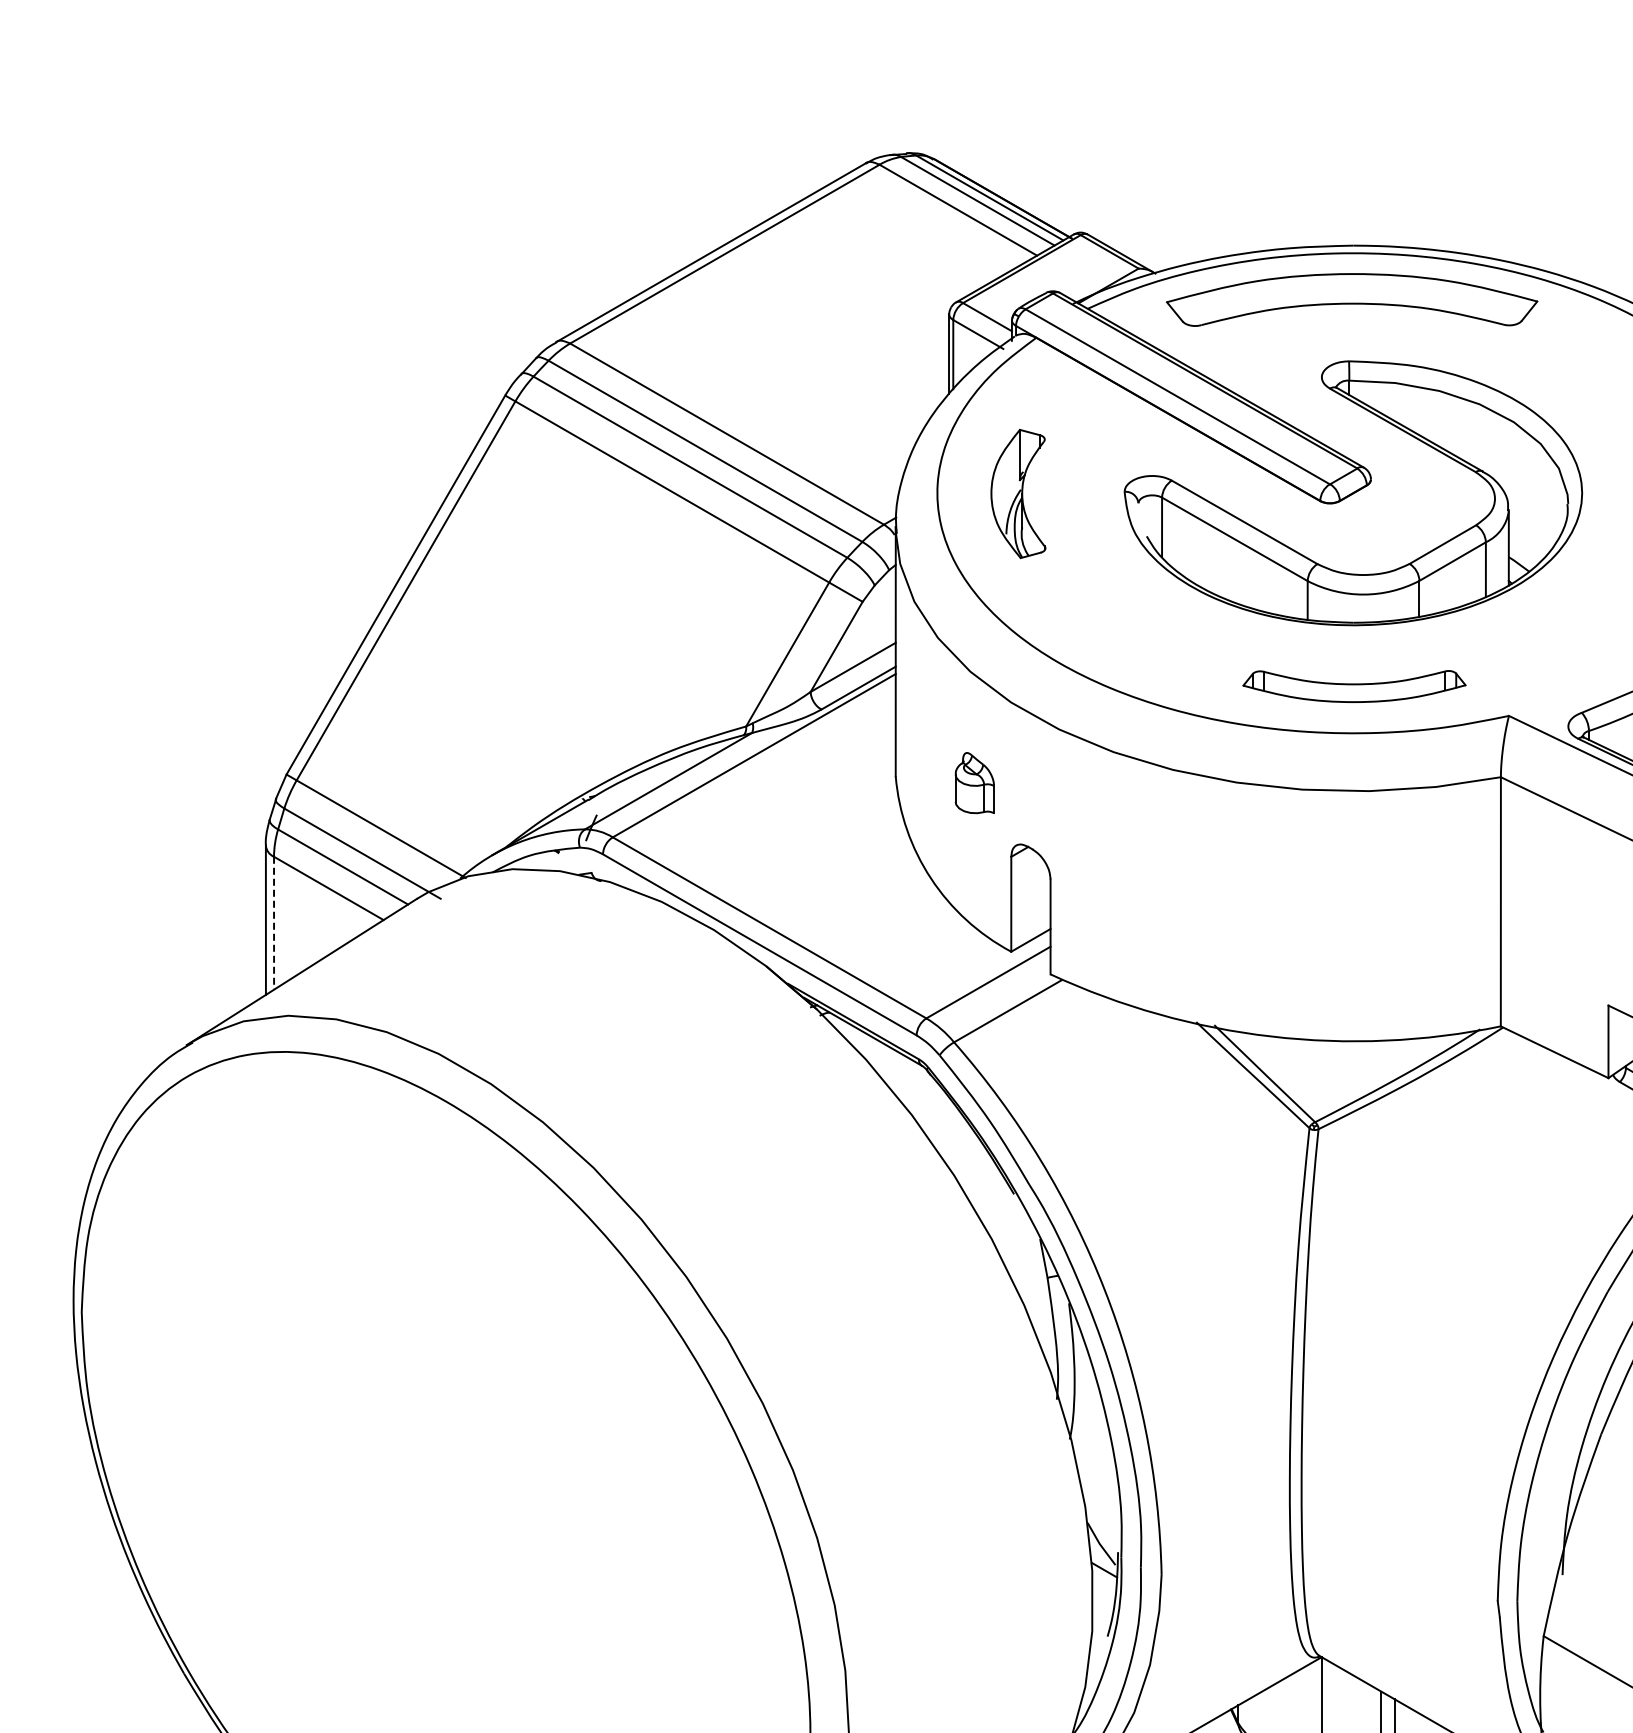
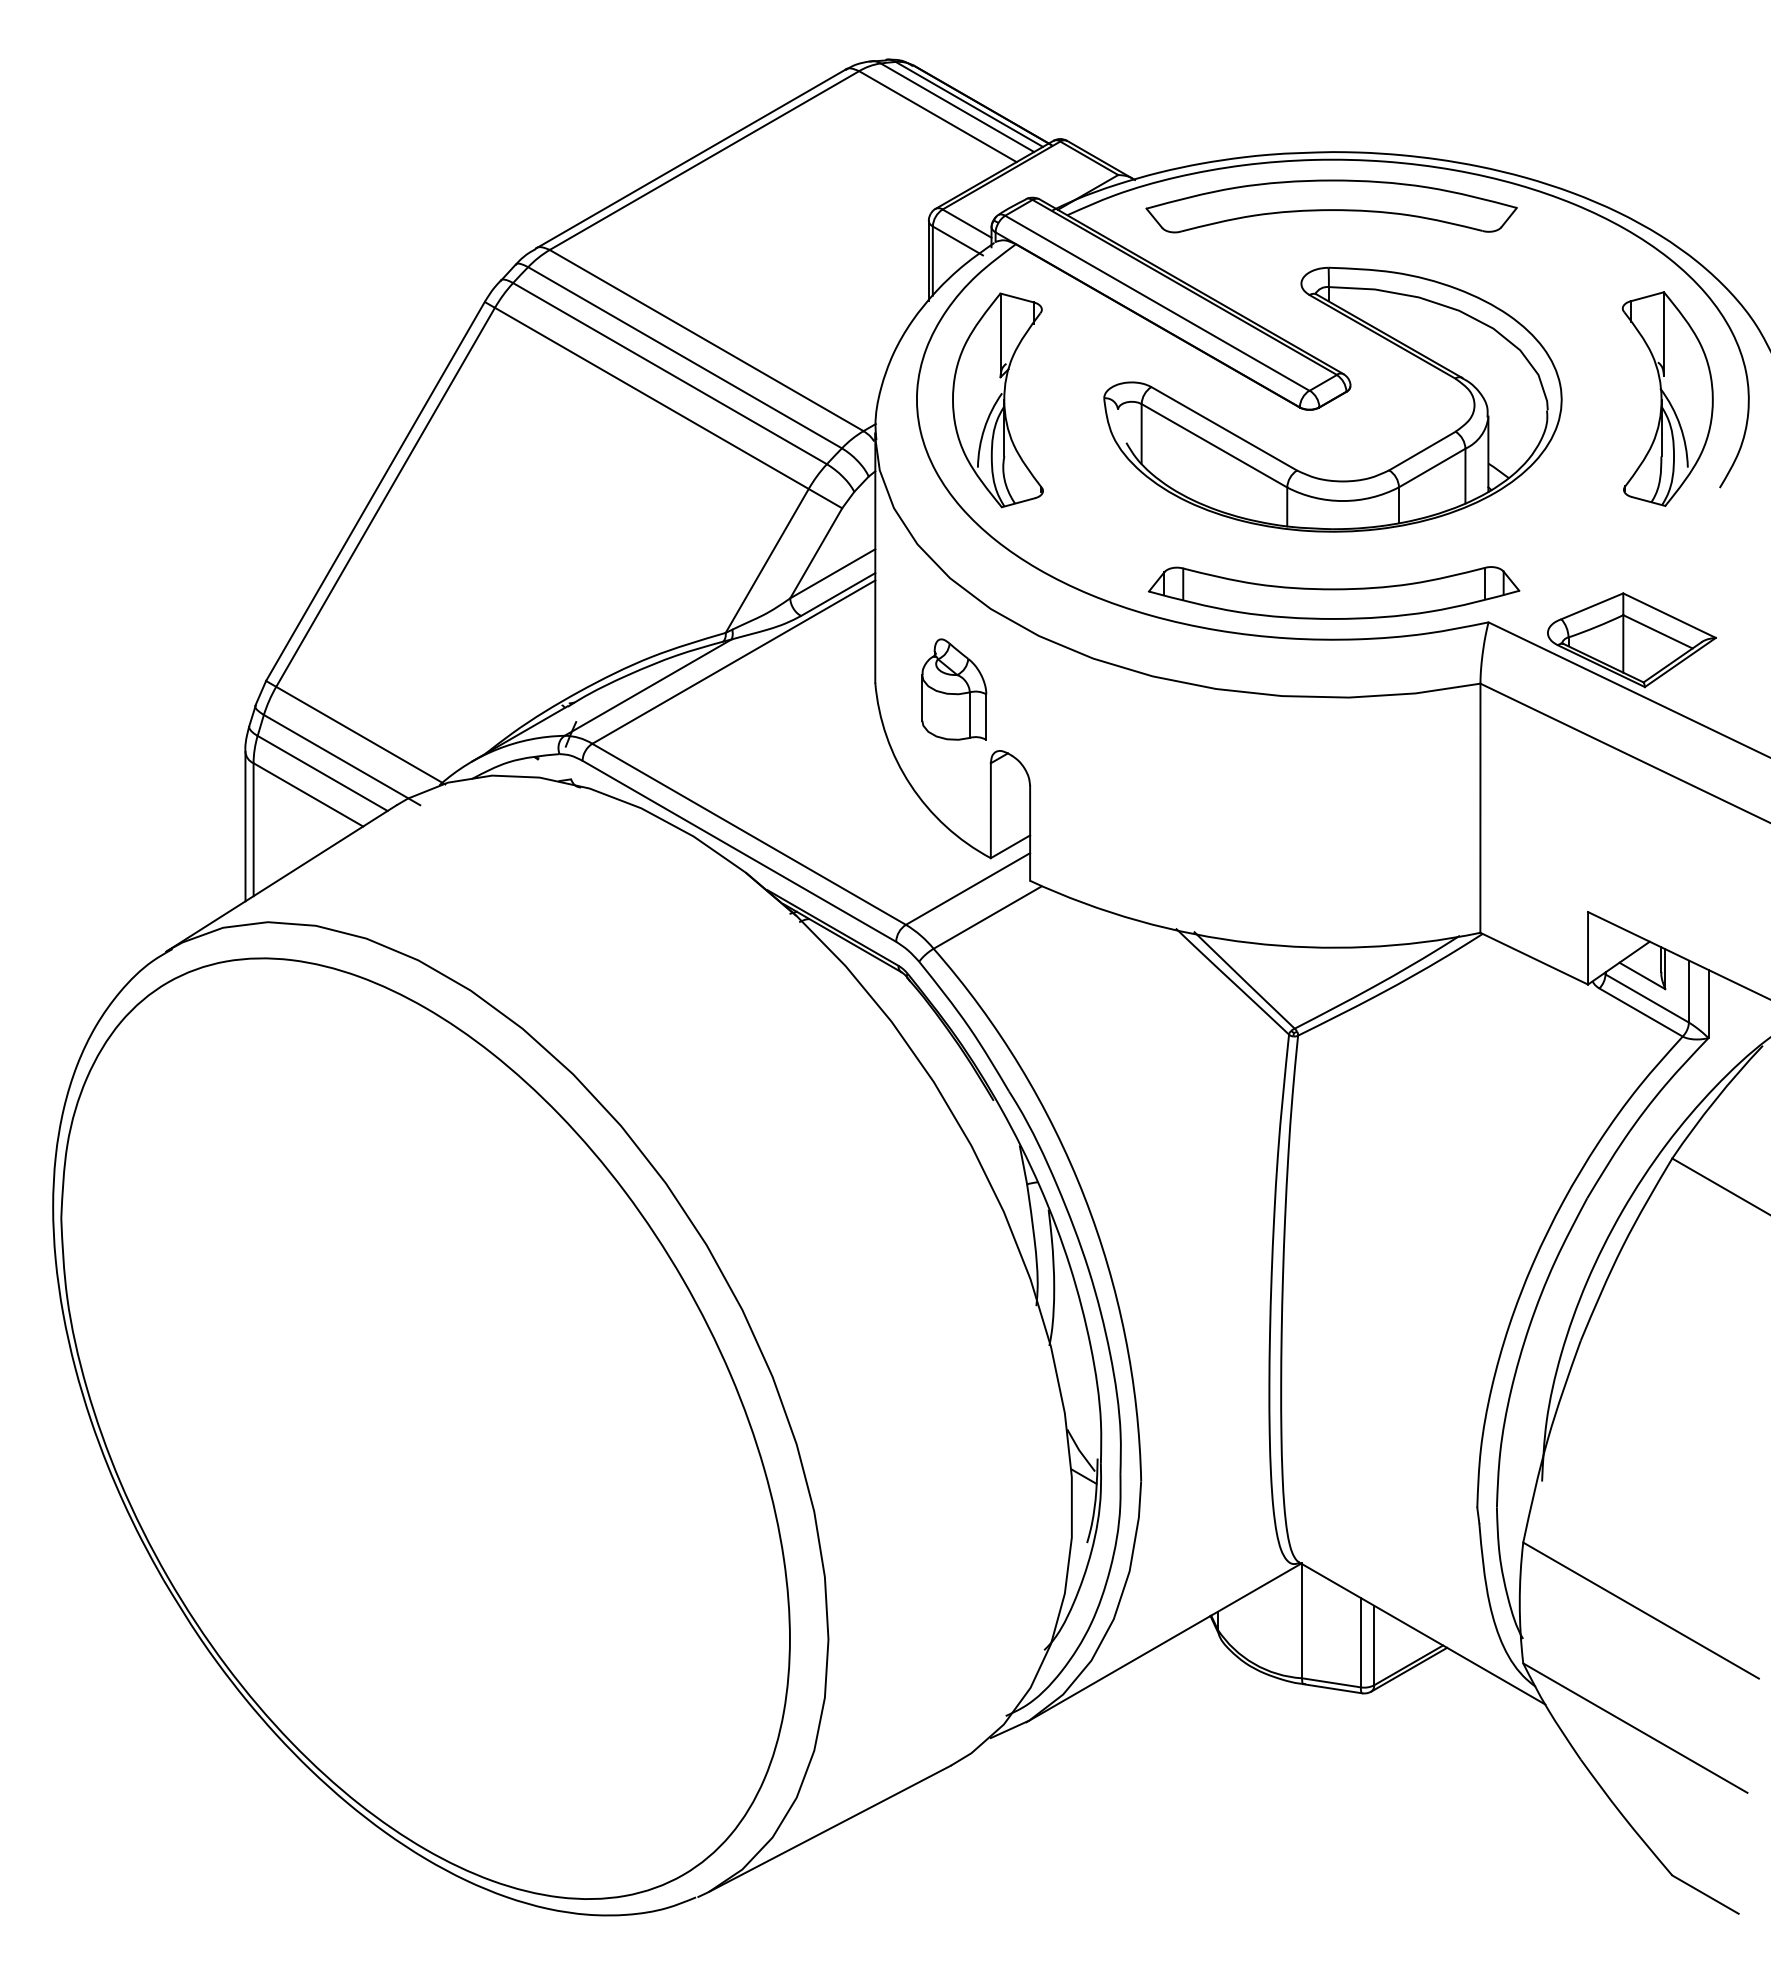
part: (1017, 494) -> (997, 400), size x1.67
part: (1353, 686) -> (1333, 592), size x1.67
part: (974, 783) -> (954, 689), size x1.67
line: (273, 924) -> (253, 830), dashed -> solid

